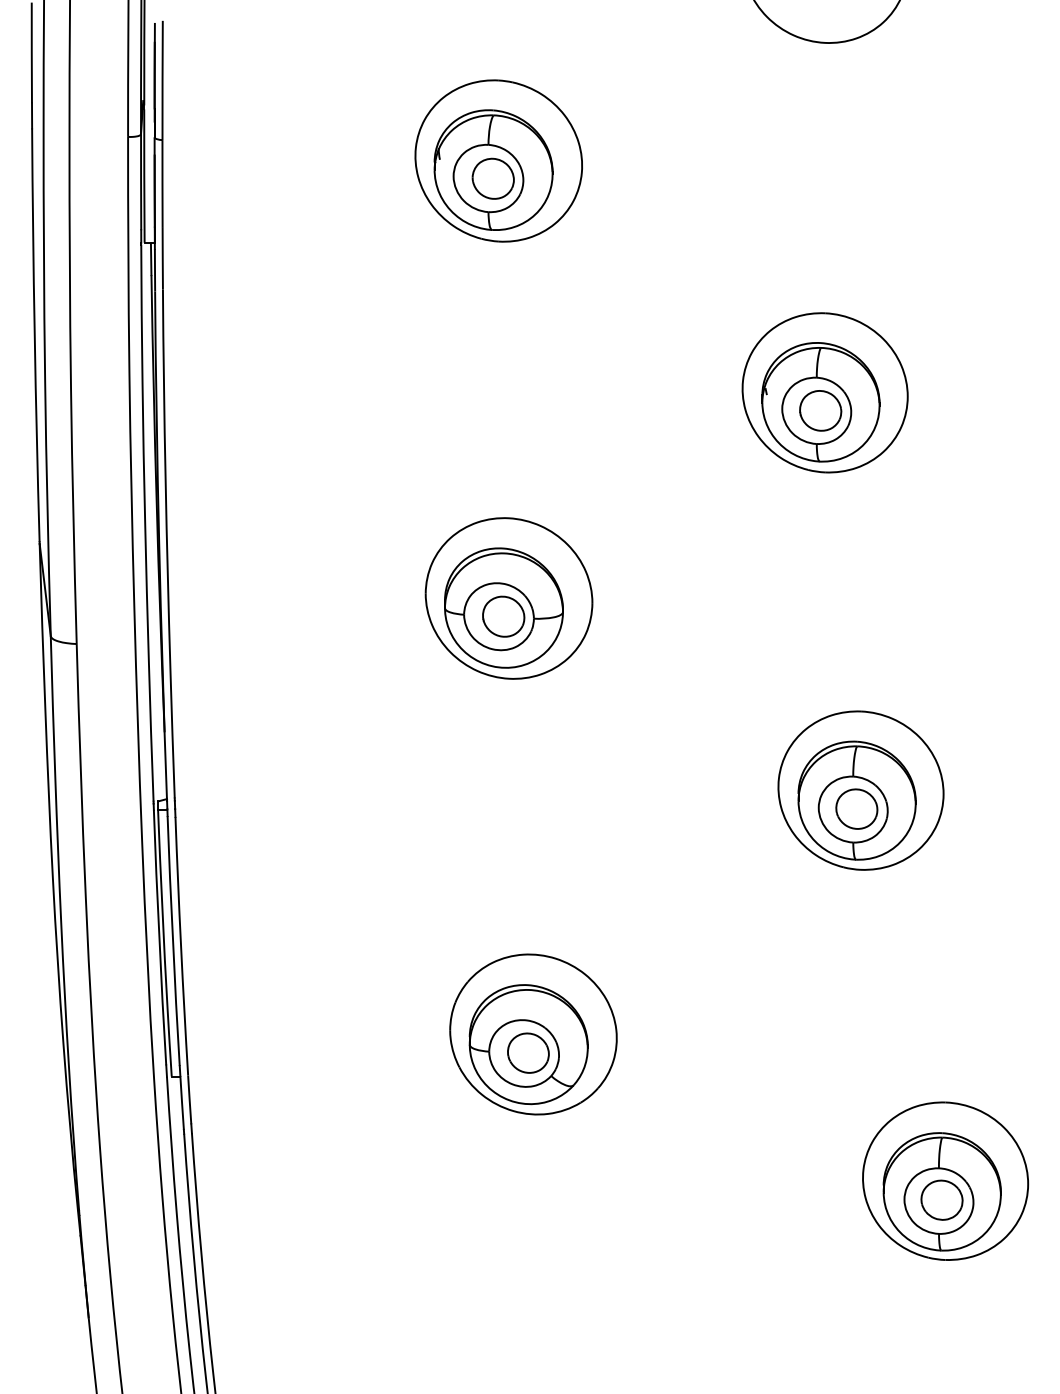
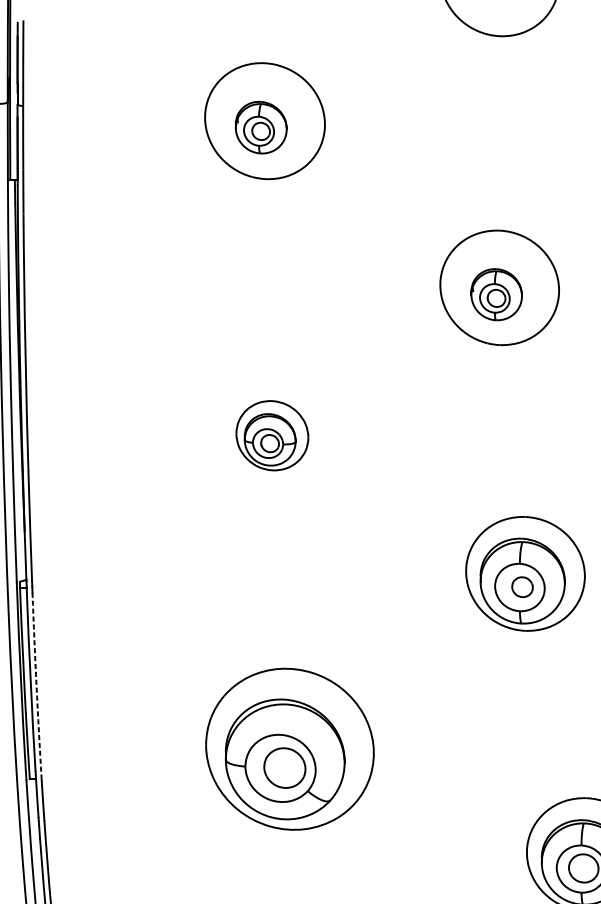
part: (493, 169) -> (261, 127), size x0.6
part: (820, 402) -> (496, 294), size x0.6
part: (508, 598) -> (272, 435), size x0.6
part: (856, 808) -> (522, 586), size x0.7
arc: (181, 946) -> (36, 685), solid -> dashed
part: (533, 1034) -> (289, 749), size x1.4

